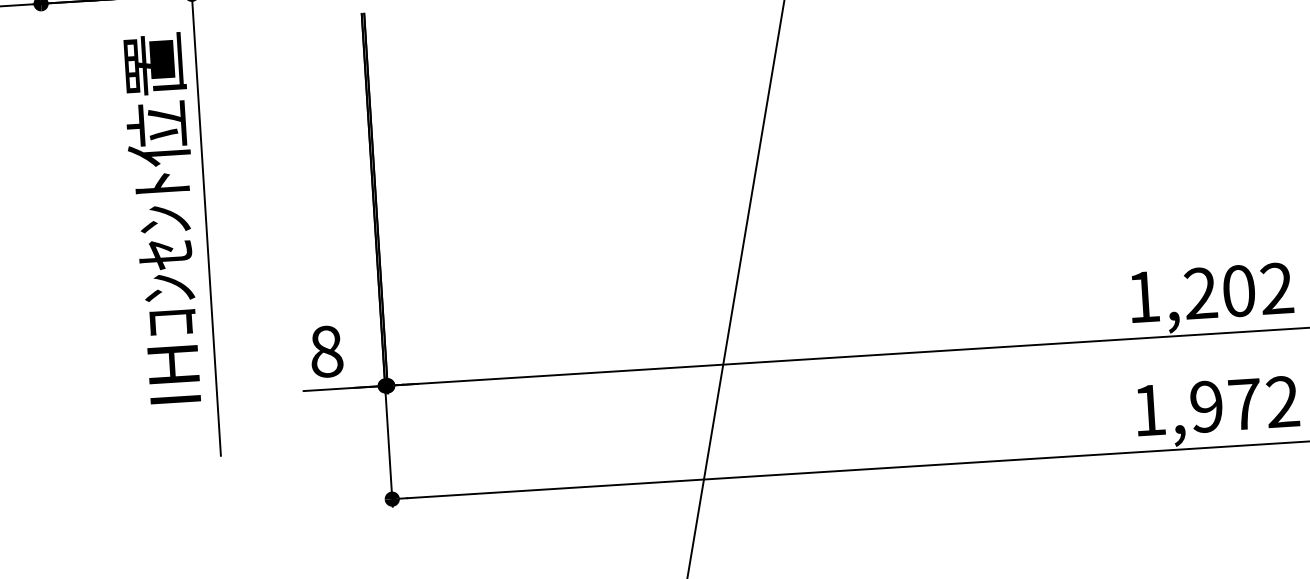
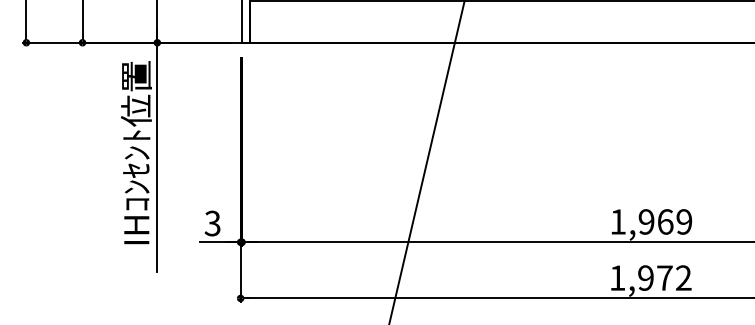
text: (1238, 290) -> (665, 221), 1,202 -> 1,969
text: (325, 351) -> (212, 223), 8 -> 3

